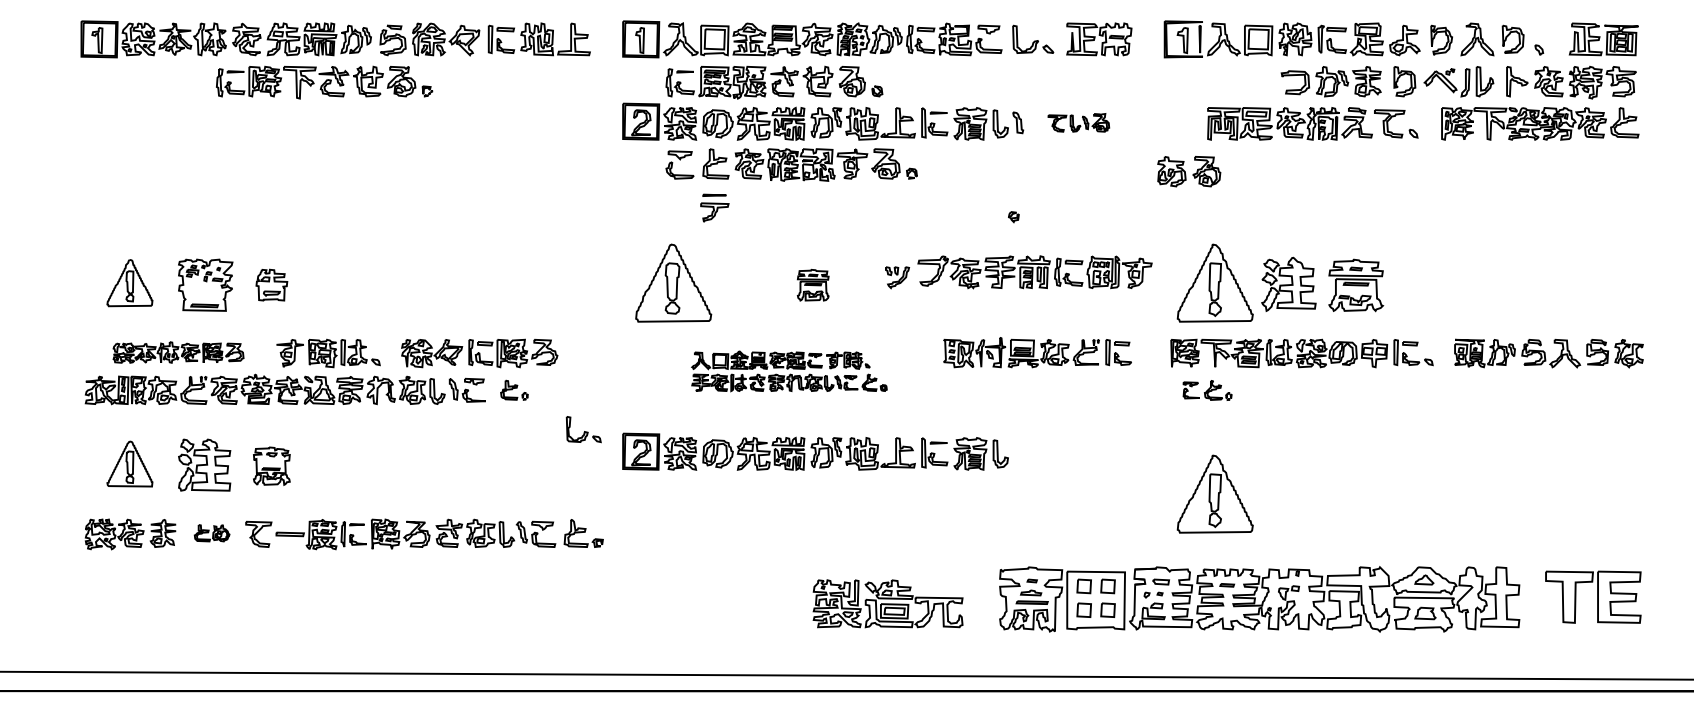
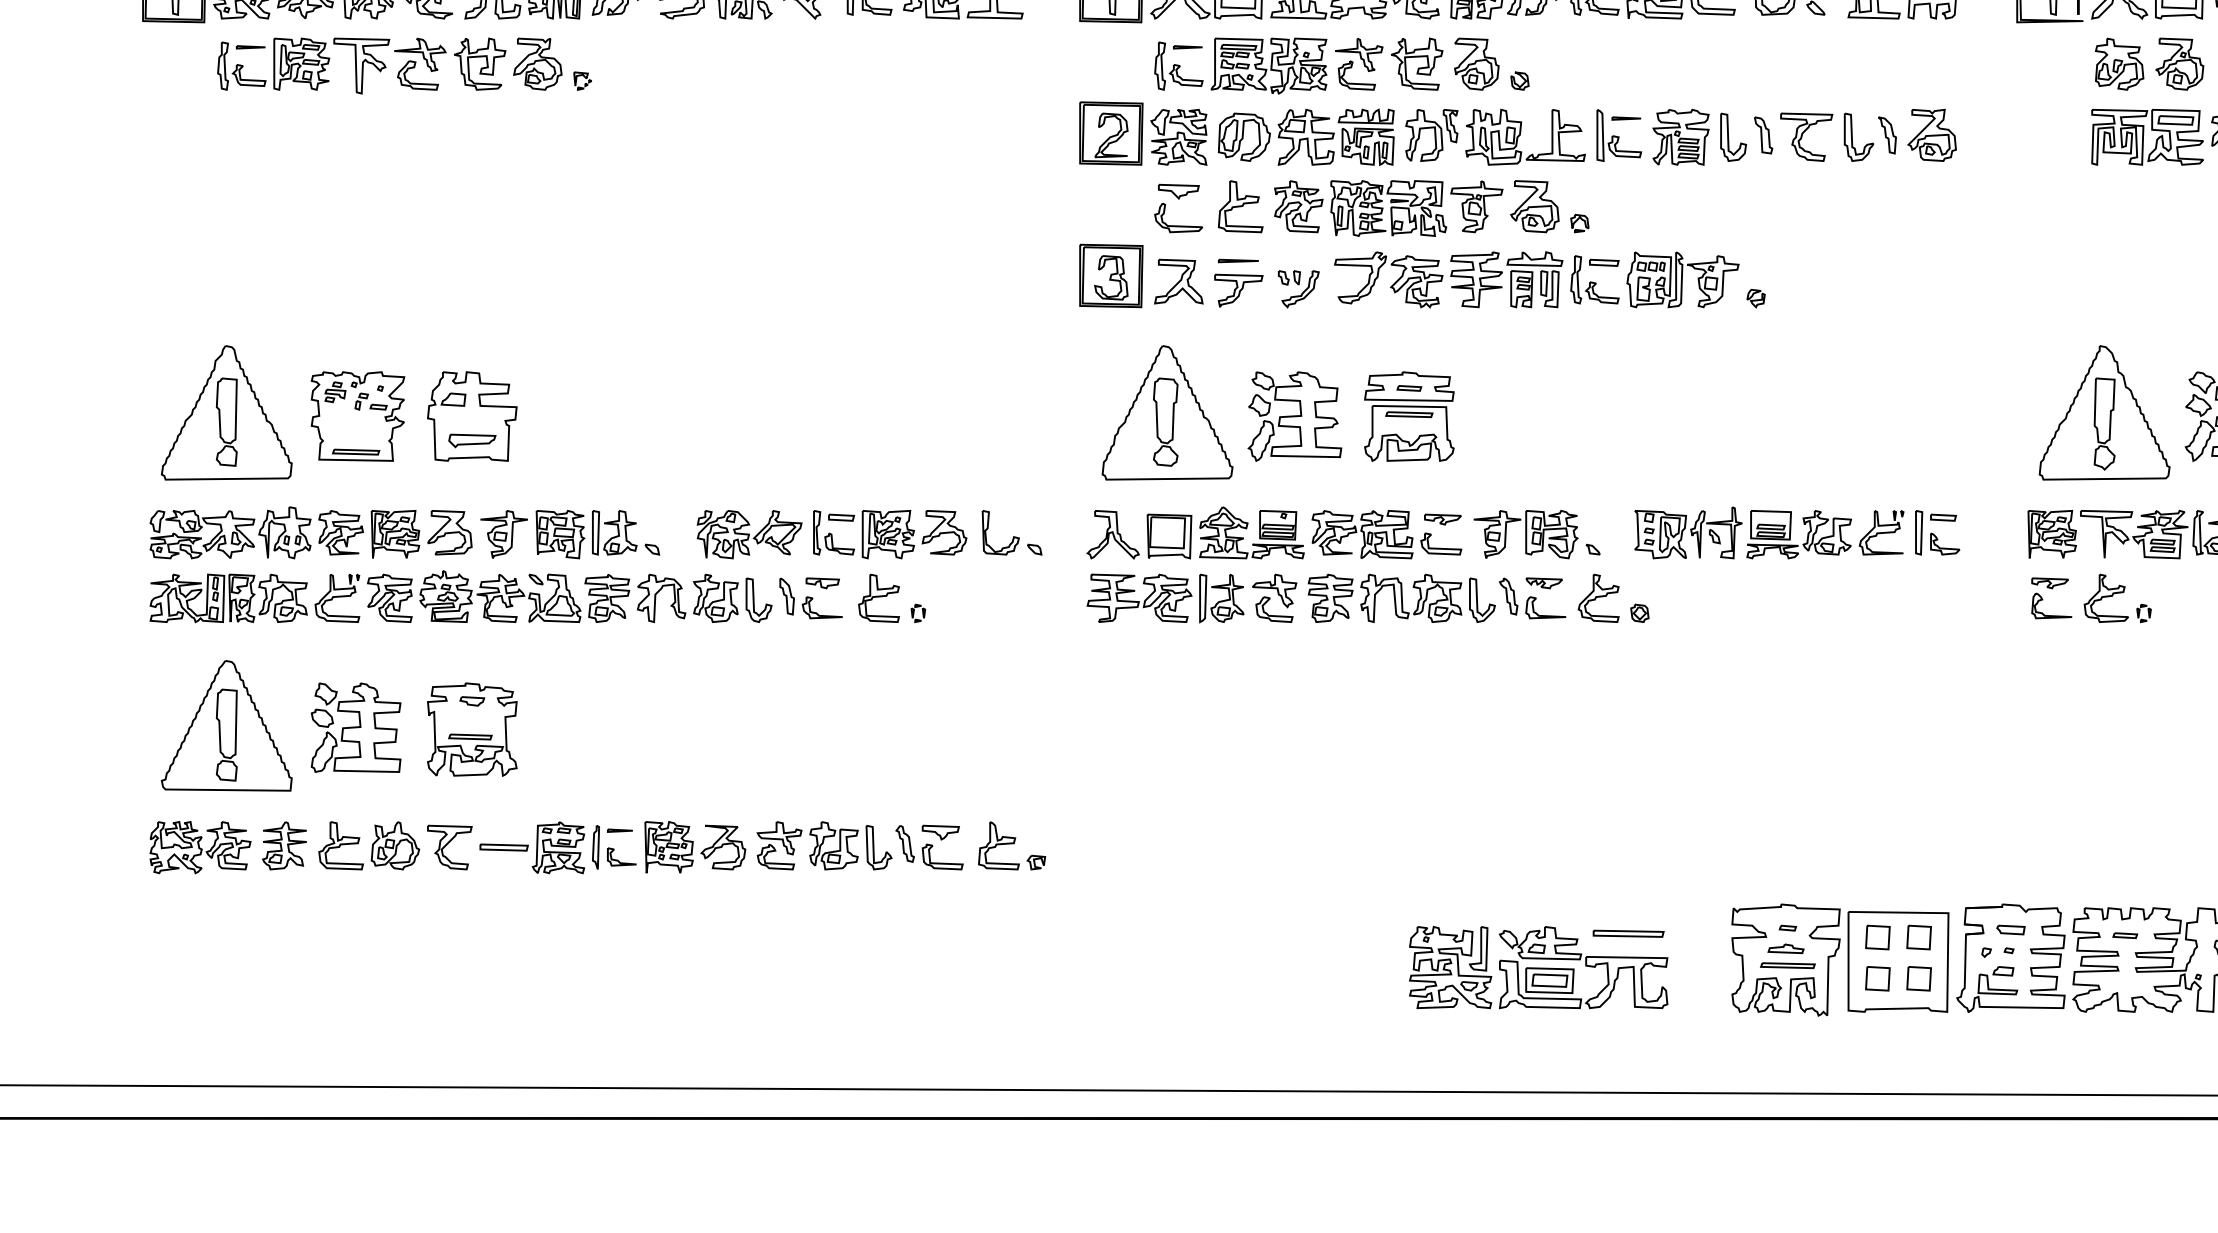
part: (324, 82) -> (404, 65), moved
part: (1078, 122) -> (1867, 134), size x1.67
part: (1189, 171) -> (2150, 63), moved
part: (658, 203) -> (1141, 275), added
part: (1018, 272) -> (1508, 280), moved
part: (129, 282) -> (226, 411), size x1.67
part: (271, 284) -> (471, 415), size x1.67
part: (746, 284) -> (1293, 415), added
part: (812, 284) -> (1407, 415), size x1.67
part: (178, 352) -> (310, 532), size x1.43
part: (789, 371) -> (1367, 565), size x1.67
part: (514, 389) -> (892, 596), size x1.43
part: (1207, 390) -> (2091, 598), size x1.43
part: (583, 429) -> (1011, 532), moved
part: (815, 451) -> (1412, 704), removed
part: (129, 463) -> (226, 724), size x1.67
part: (271, 465) -> (471, 728), size x1.43
part: (1214, 493) -> (2103, 776), removed
part: (211, 532) -> (367, 844), size x1.67
part: (940, 583) -> (1629, 932), added

